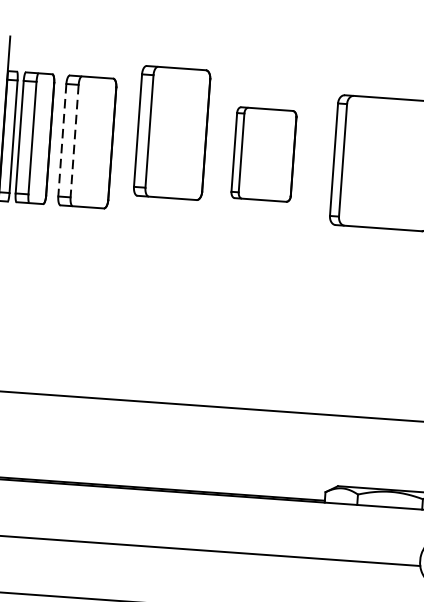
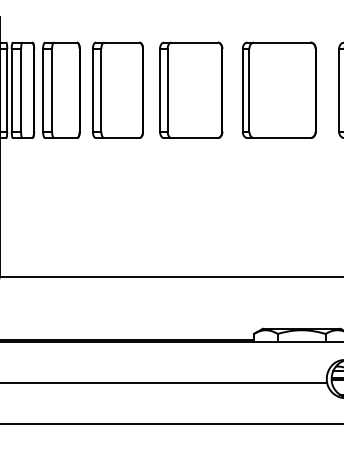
part: (171, 131) -> (117, 89), moved
line: (62, 140) -> (43, 90), dashed -> solid
line: (75, 141) -> (52, 90), dashed -> solid
part: (264, 153) -> (191, 89), size x1.43

